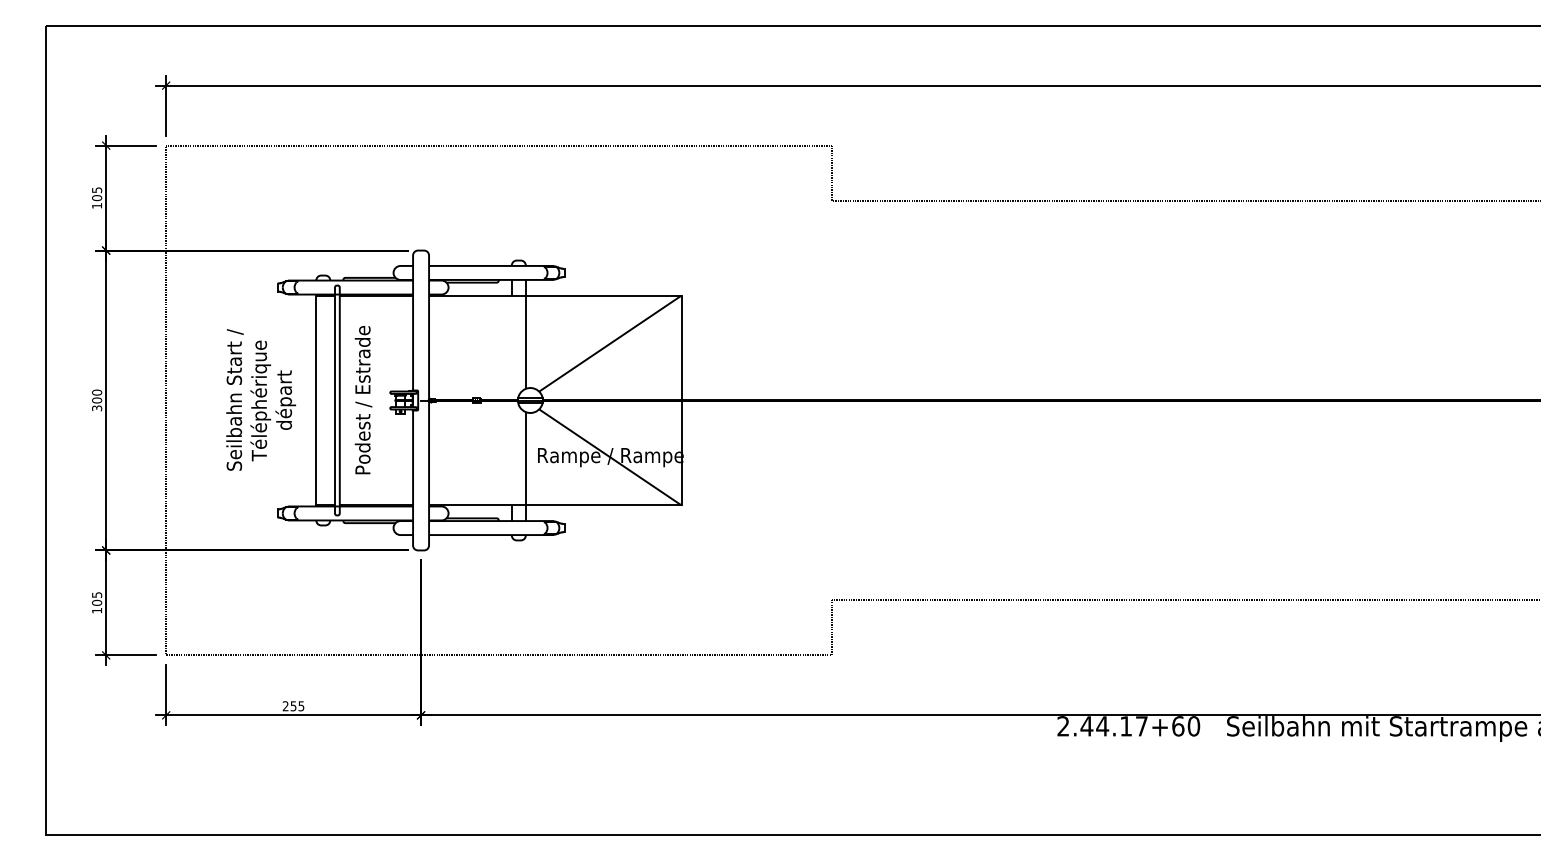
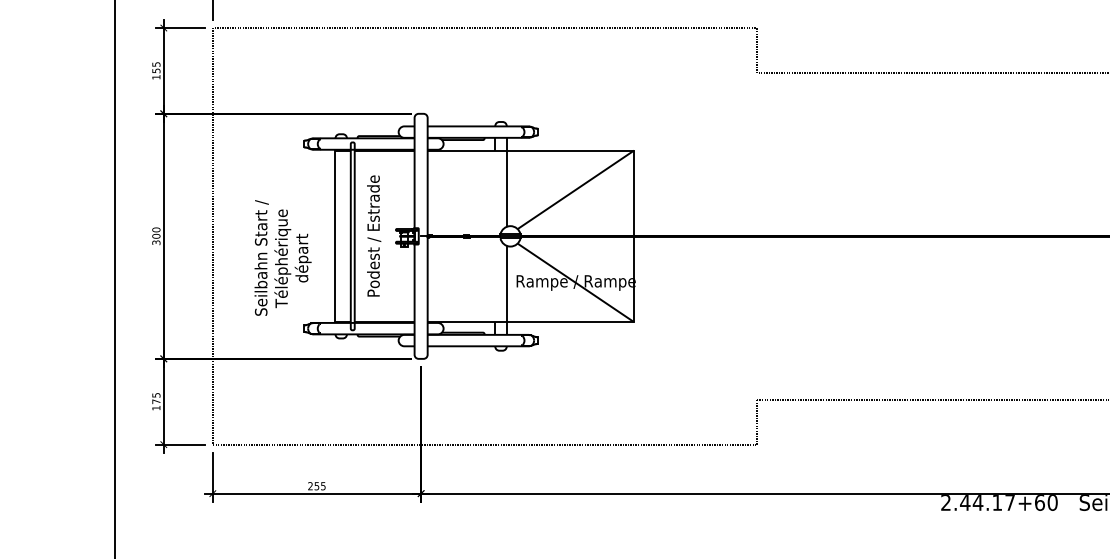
text: (97, 198) -> (156, 71), 105 -> 155
text: (261, 399) -> (283, 257), moved
text: (97, 602) -> (156, 401), 105 -> 175

